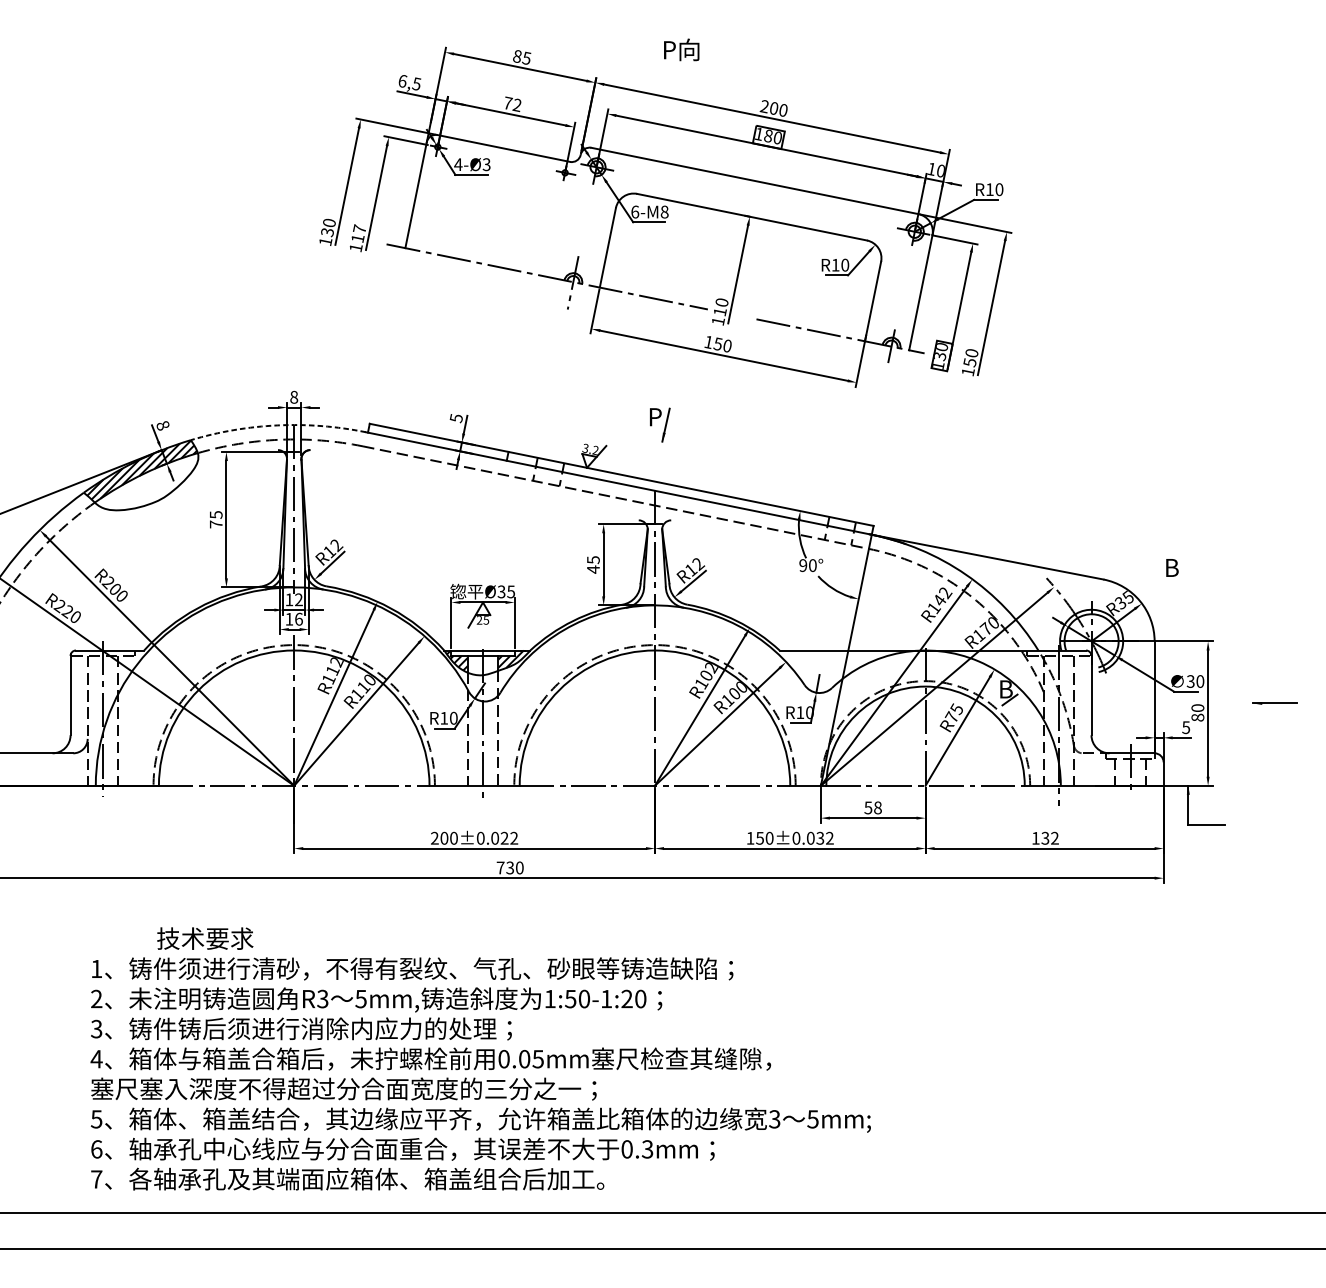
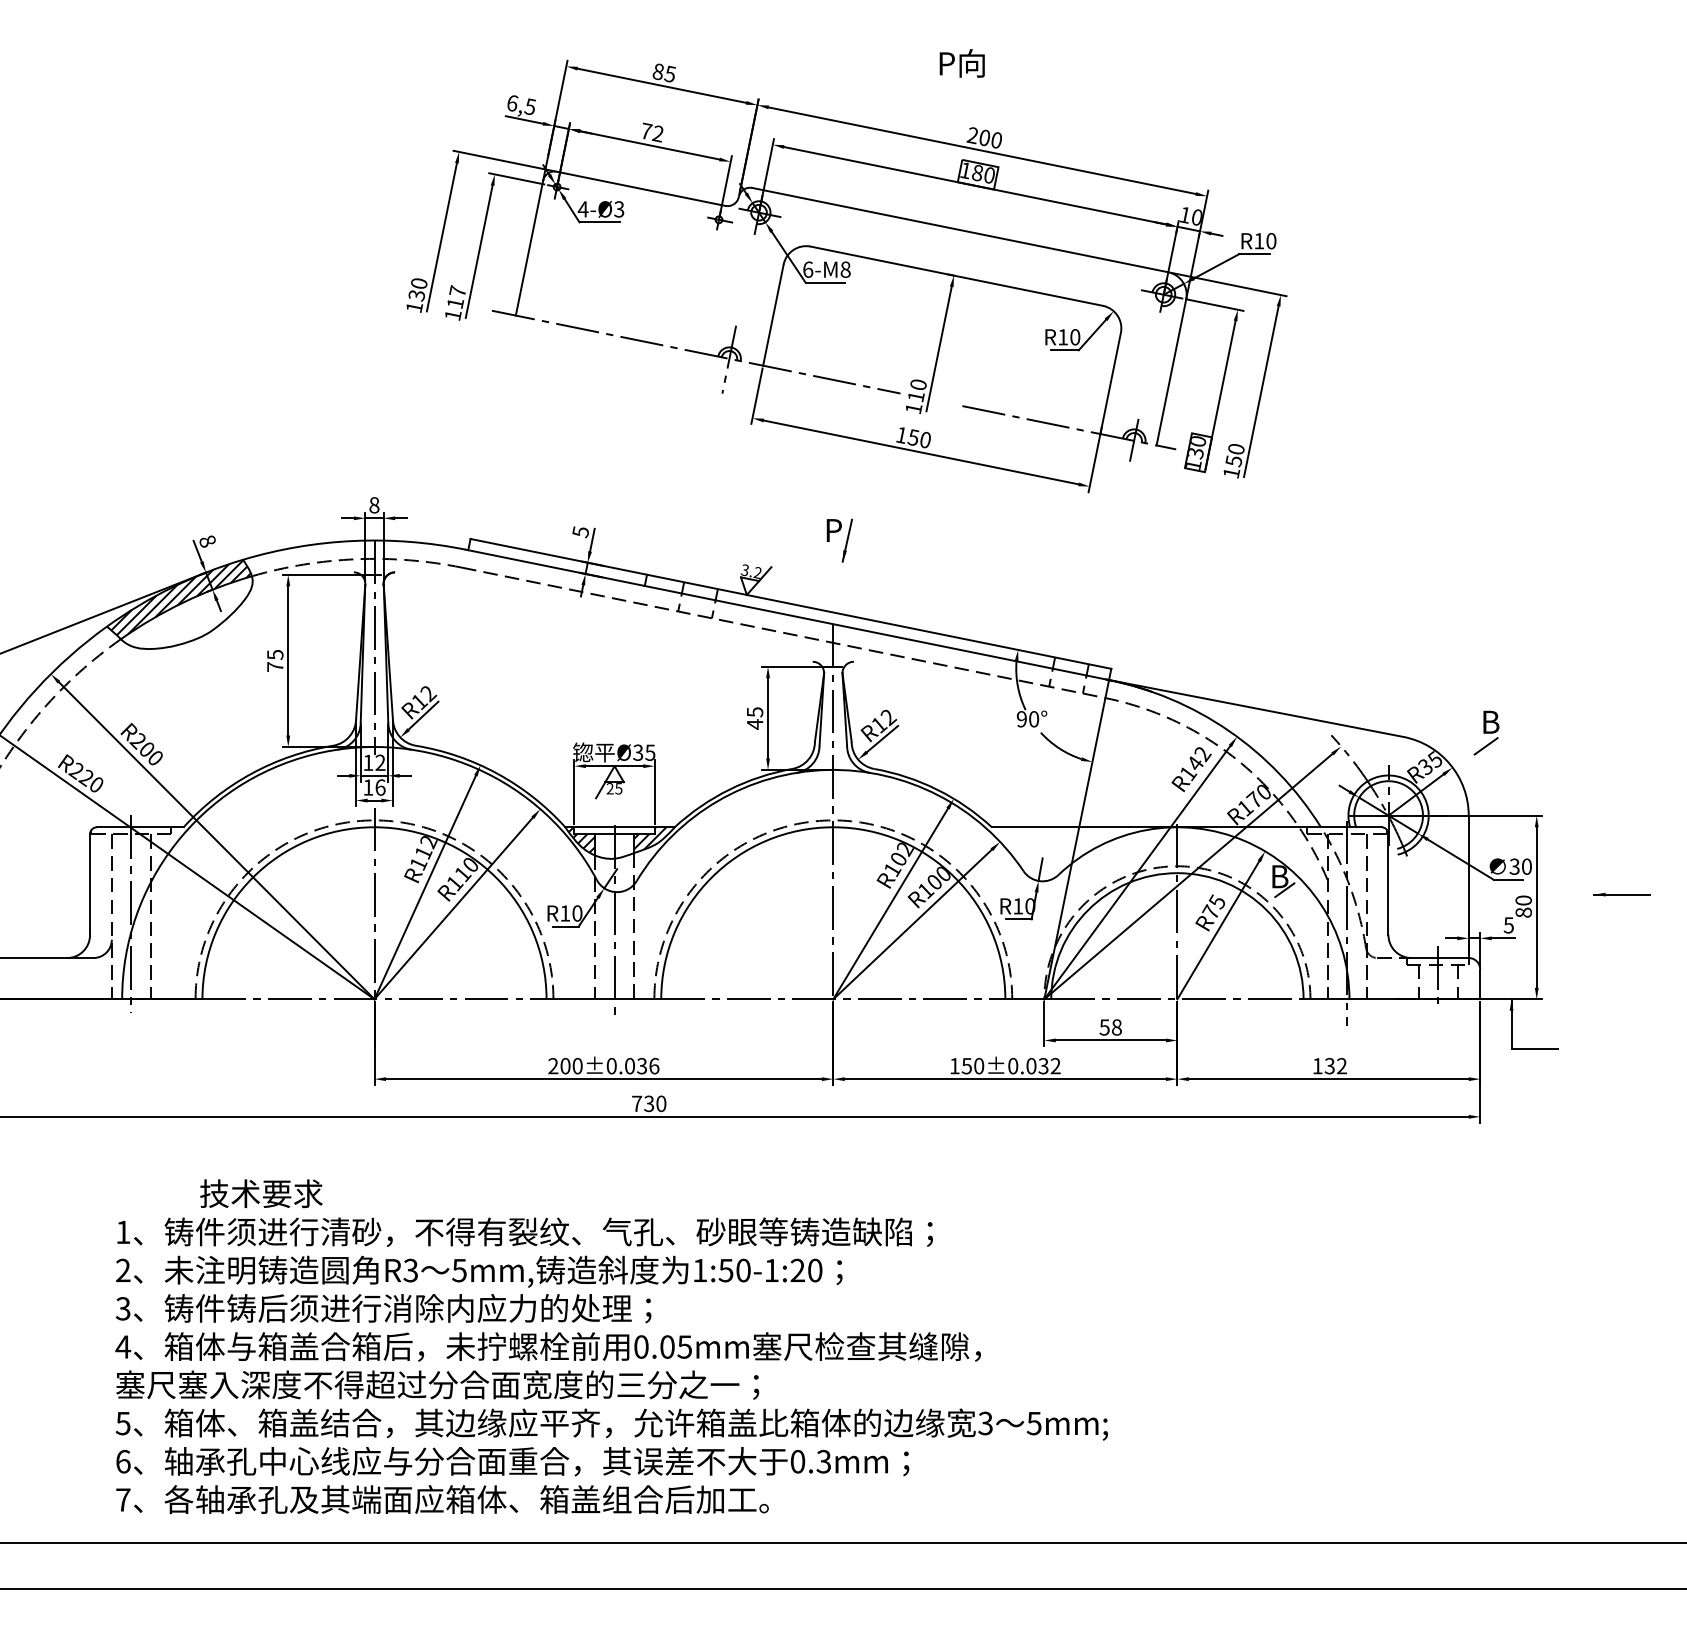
text: (681, 49) -> (961, 63), moved
arc: (277, 425) -> (353, 541), dashed -> solid
line: (1167, 586) -> (1485, 746), added
text: (509, 837) -> (648, 1065), 200±0.022 -> 200±0.036

